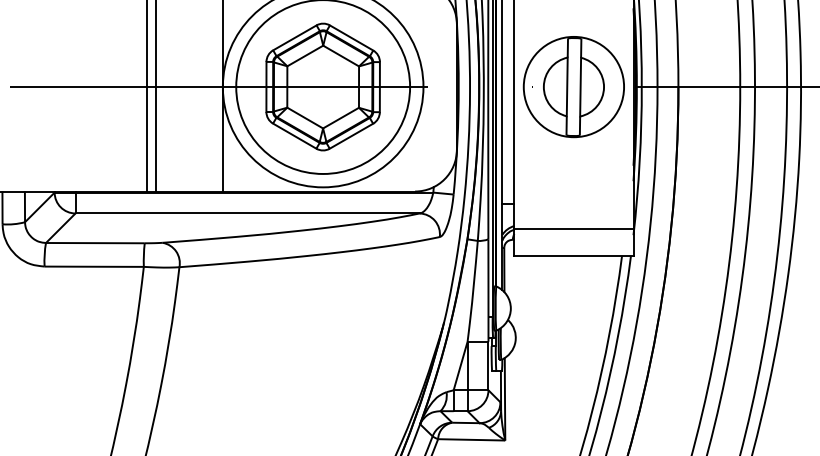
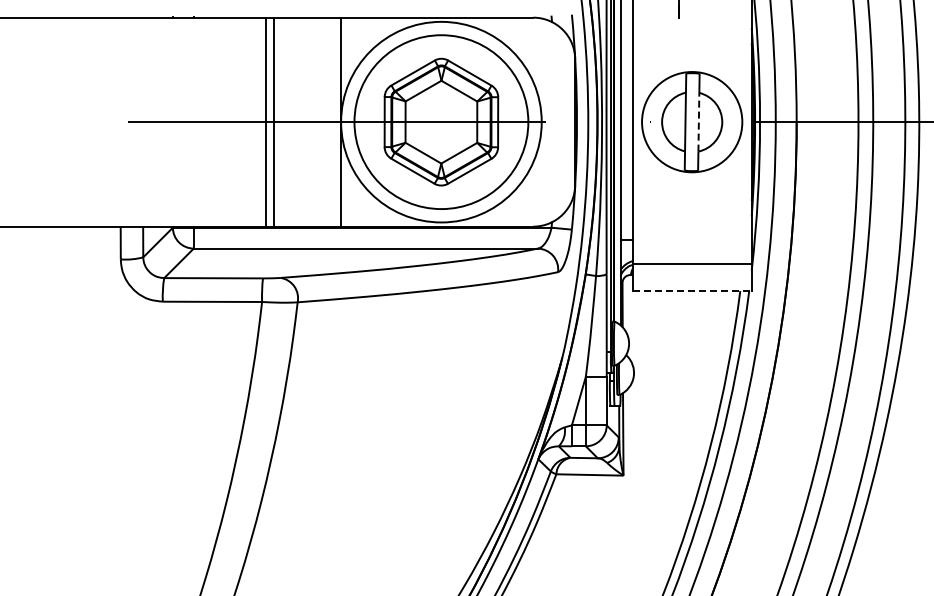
line: (580, 86) -> (698, 121), solid -> dashed
line: (574, 256) -> (692, 291), solid -> dashed

